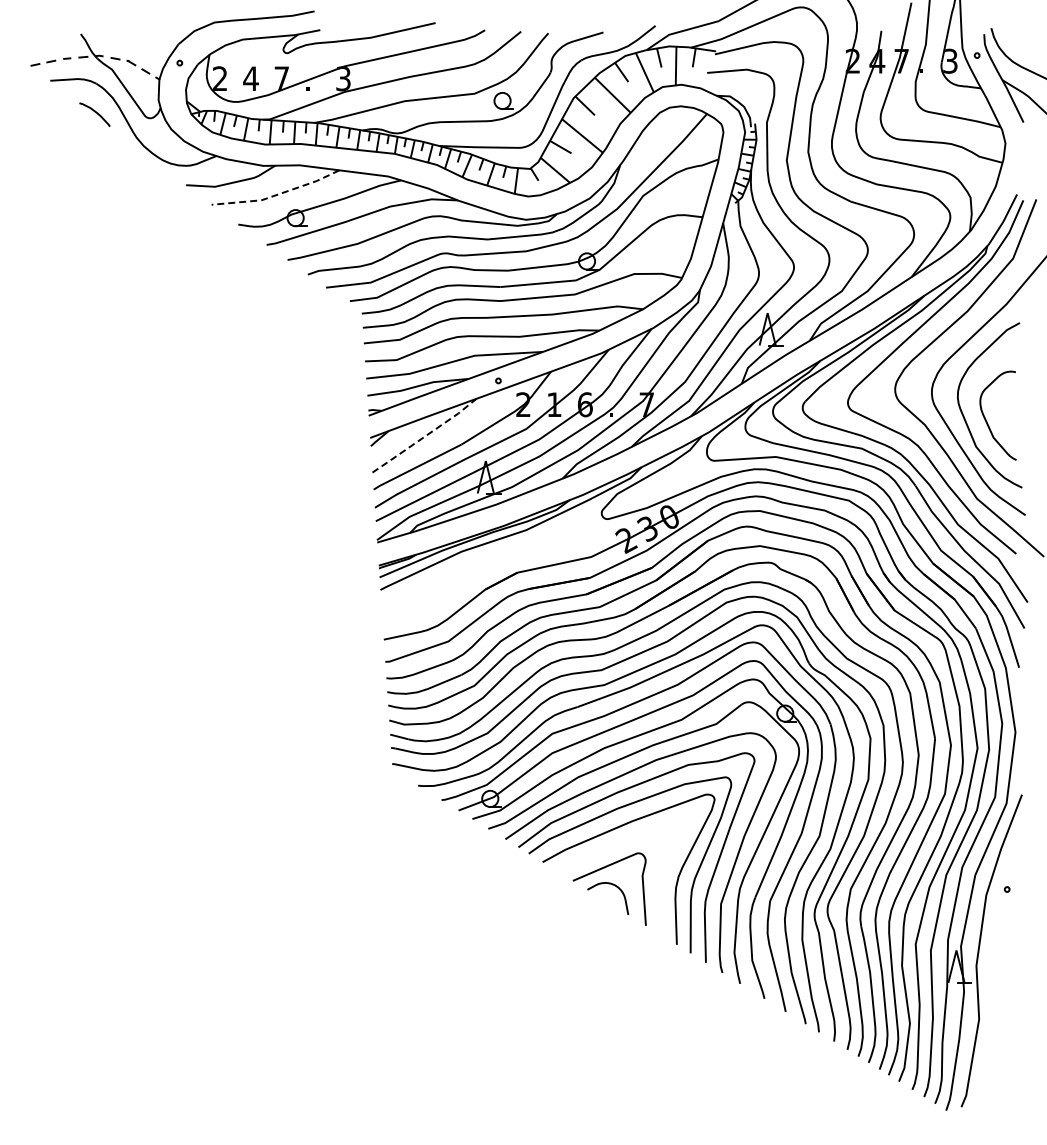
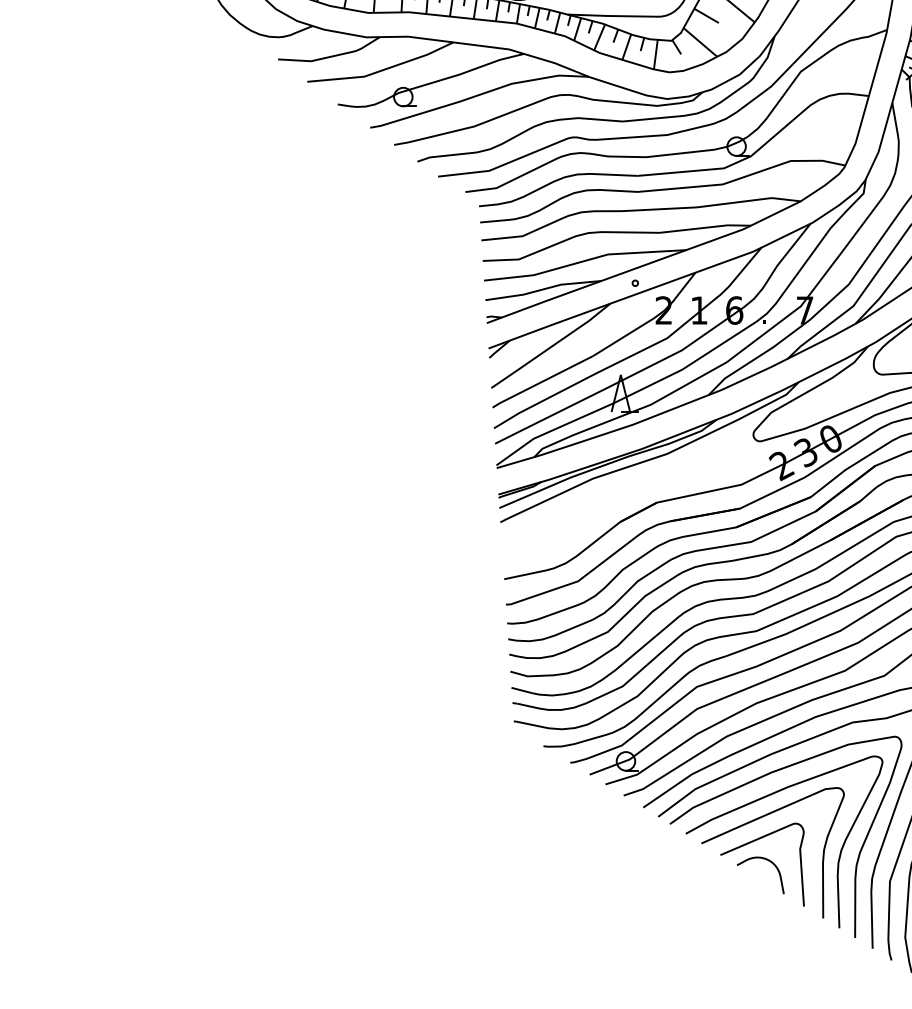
line: (276, 195) -> (381, 71), dashed -> solid
line: (425, 436) -> (551, 346), dashed -> solid
curve: (607, 849) -> (760, 819), added

